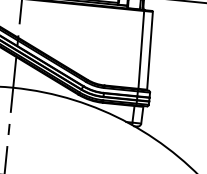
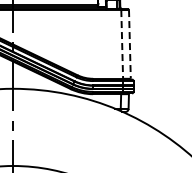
line: (141, 50) -> (122, 44), solid -> dashed
line: (149, 50) -> (129, 44), solid -> dashed

